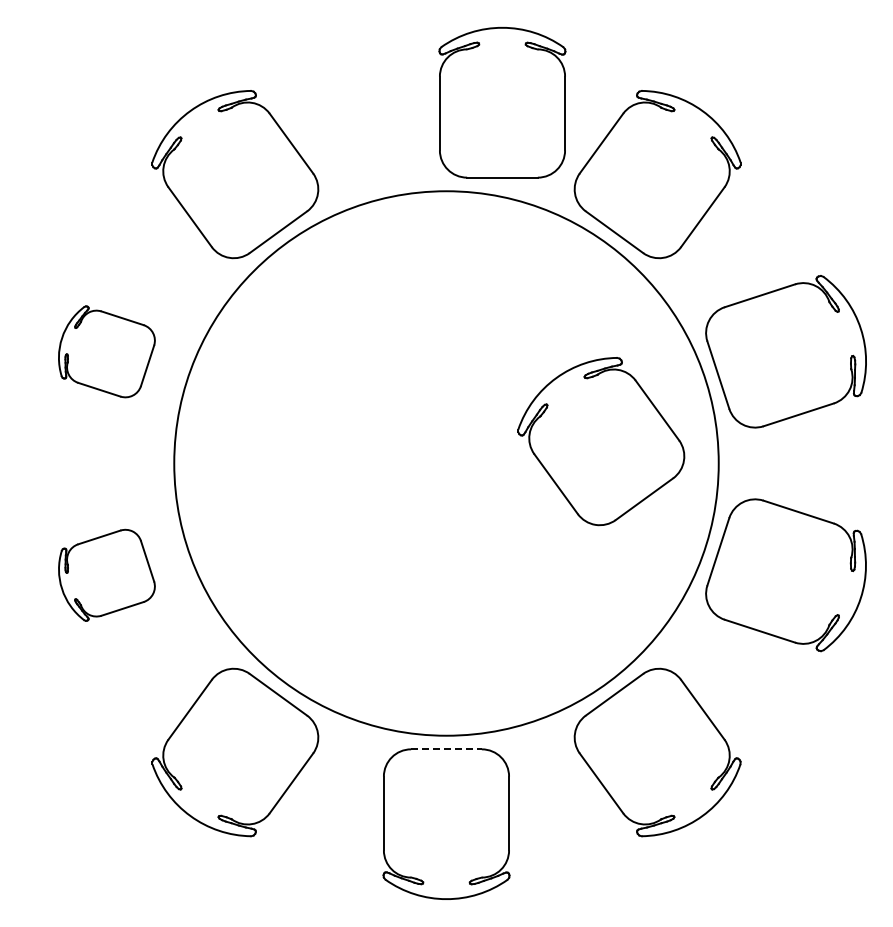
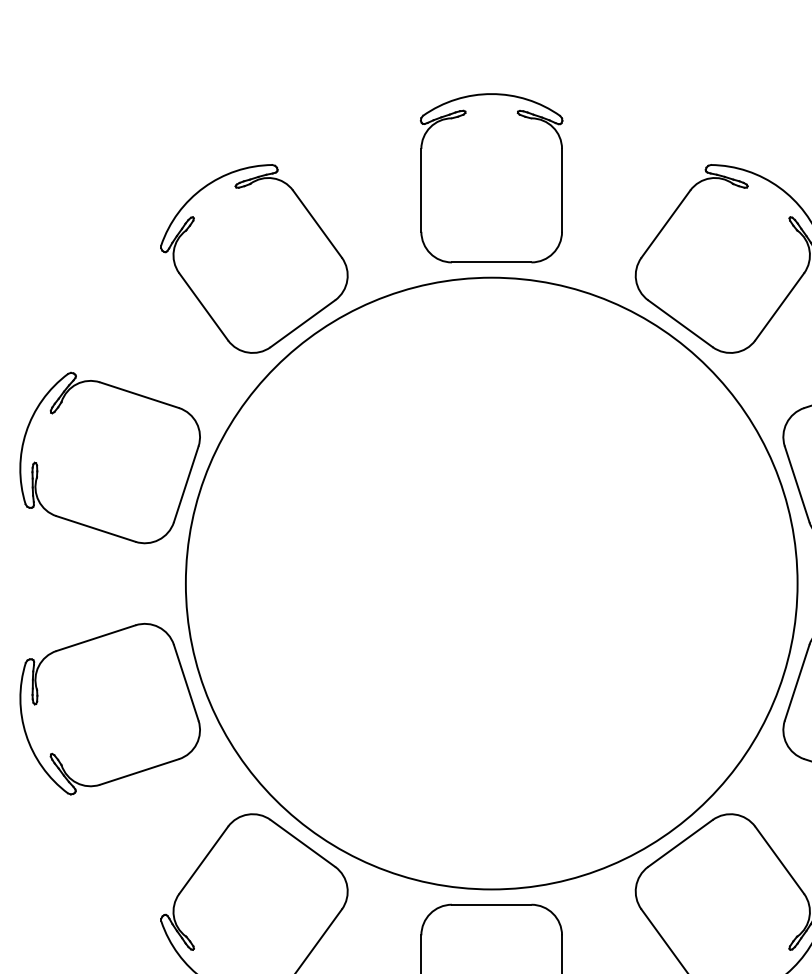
part: (502, 102) -> (491, 178), moved
part: (106, 351) -> (109, 457), size x1.67
part: (601, 441) -> (665, 558), removed
part: (106, 575) -> (109, 709), size x1.67
line: (446, 749) -> (491, 904), dashed -> solid

